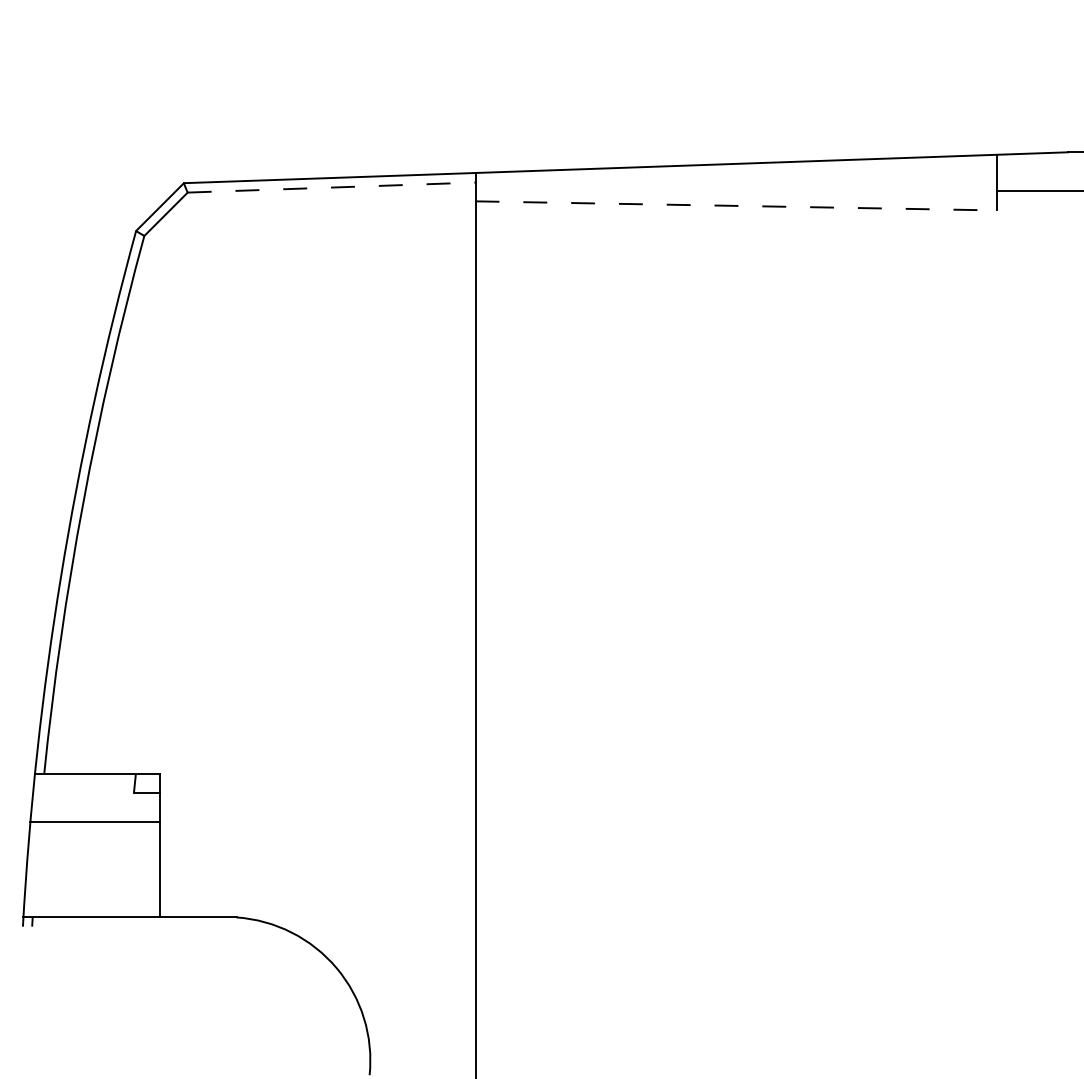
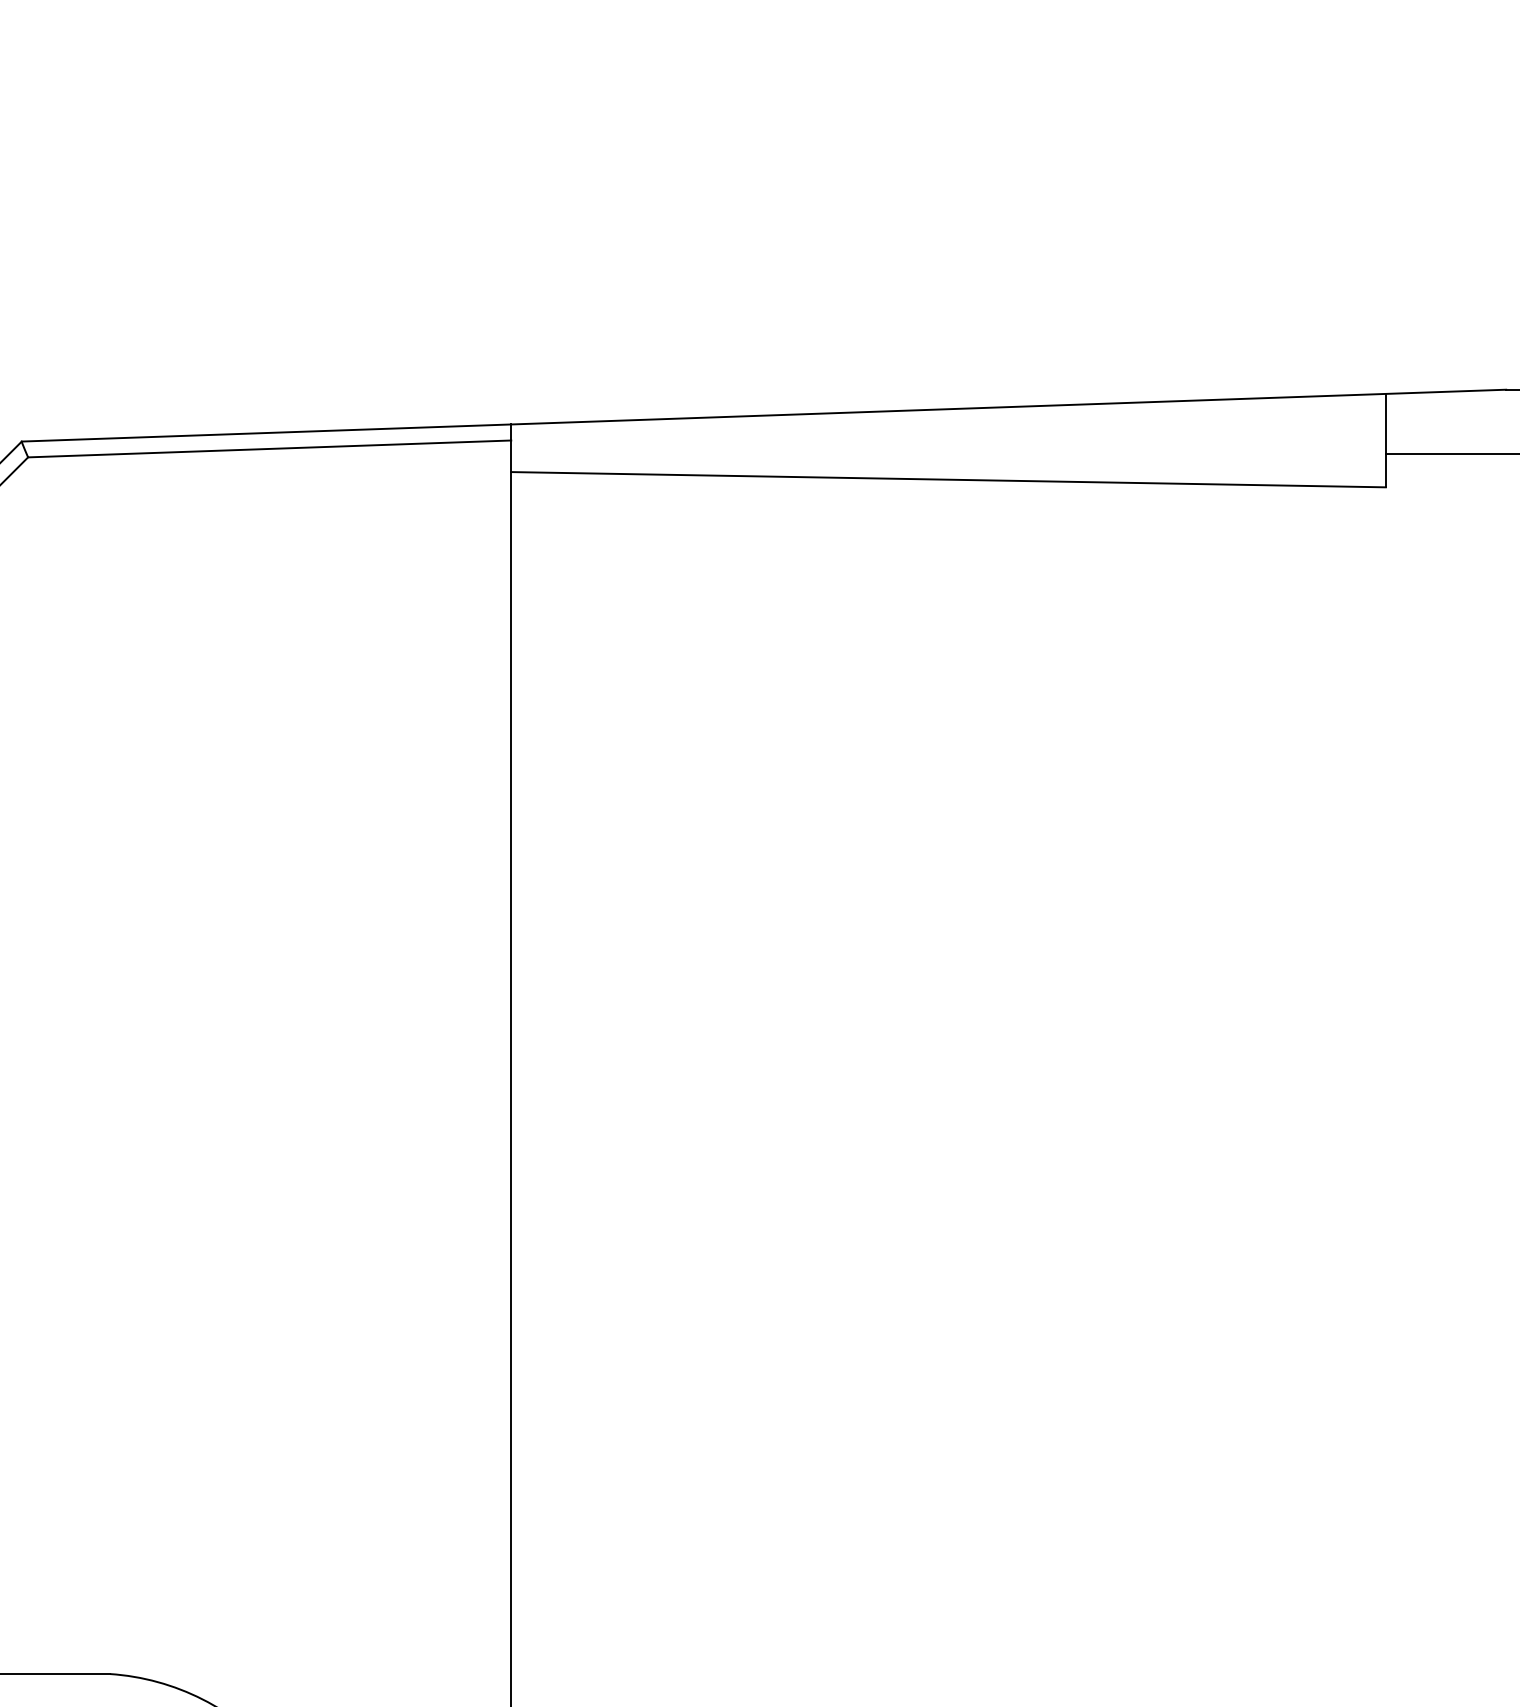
line: (332, 187) -> (271, 448), dashed -> solid
line: (736, 205) -> (949, 479), dashed -> solid

